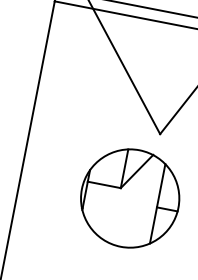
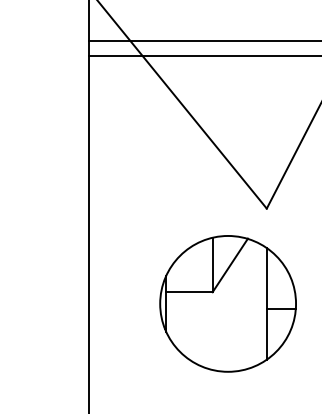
part: (129, 198) -> (227, 303), moved

